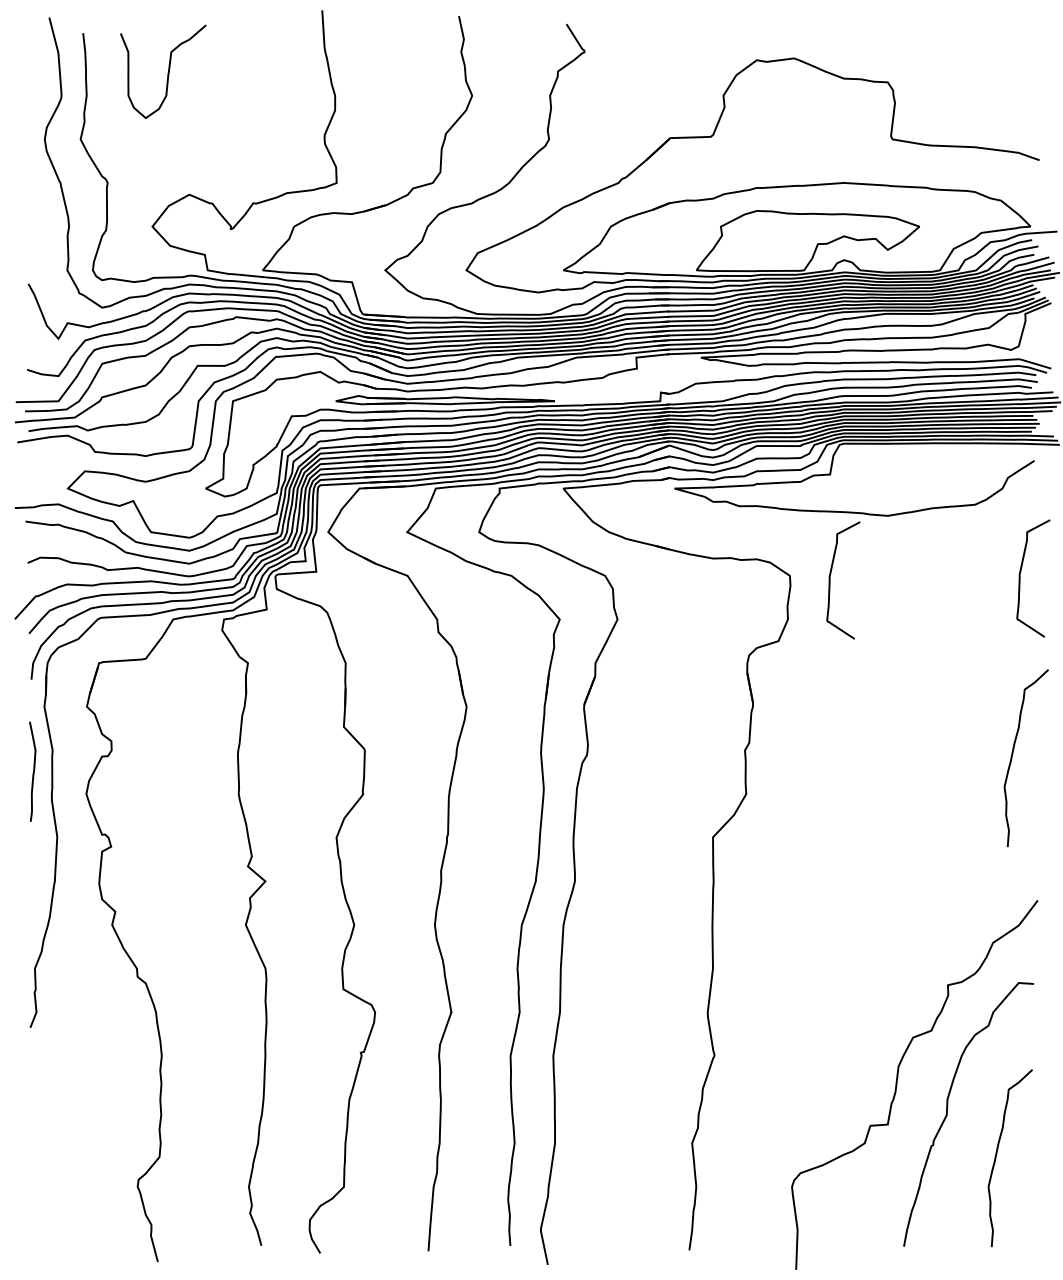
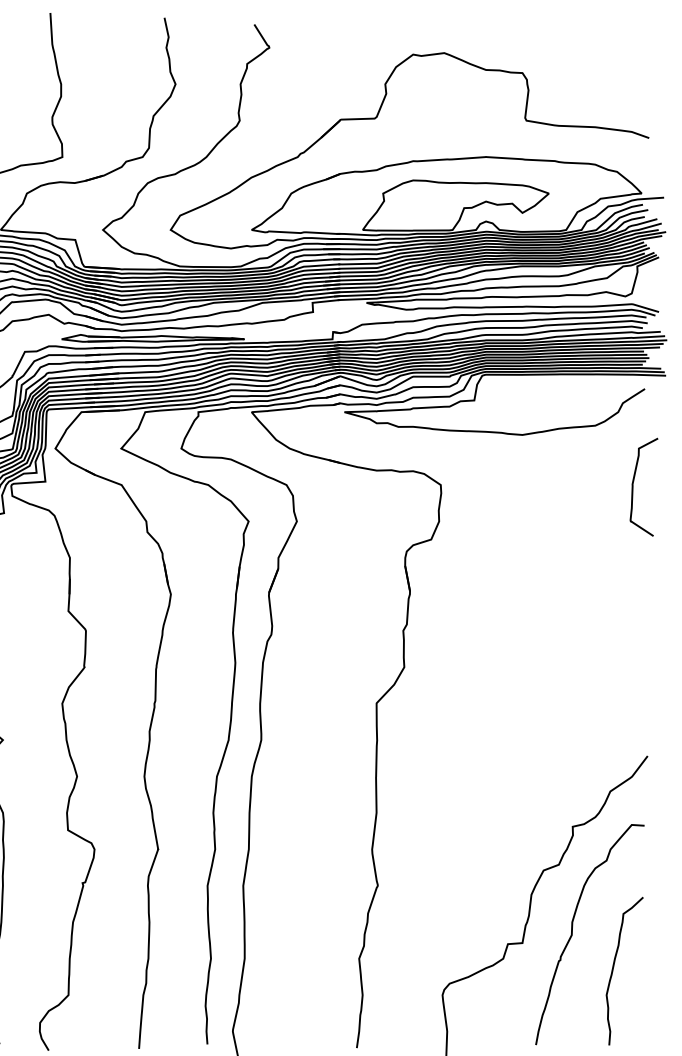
curve: (830, 580) -> (474, 488), removed
curve: (1013, 754) -> (627, 634), removed

